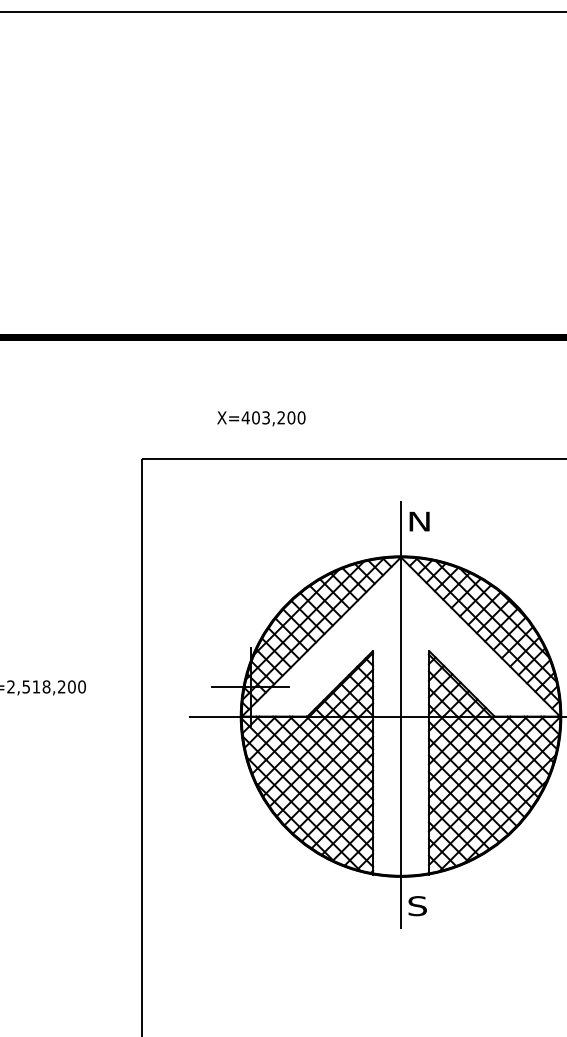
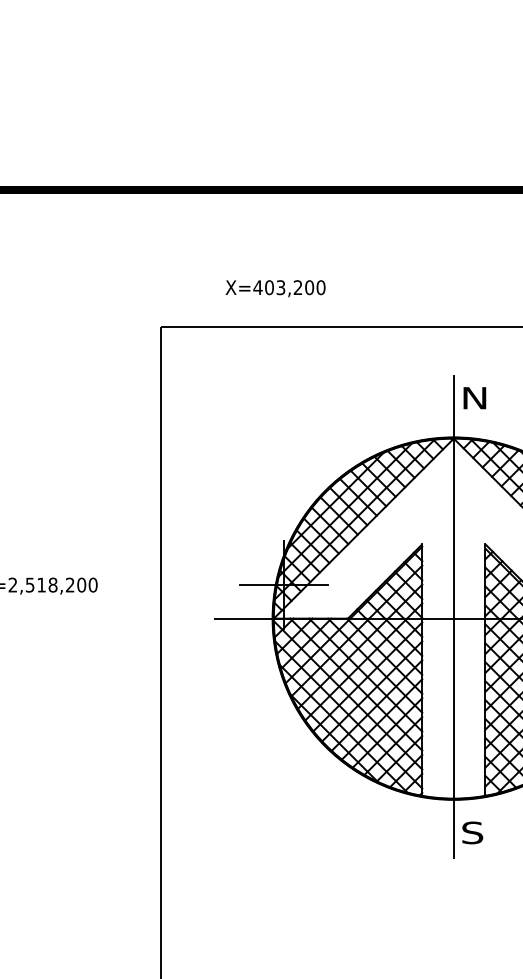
text: (261, 418) -> (275, 288), moved

